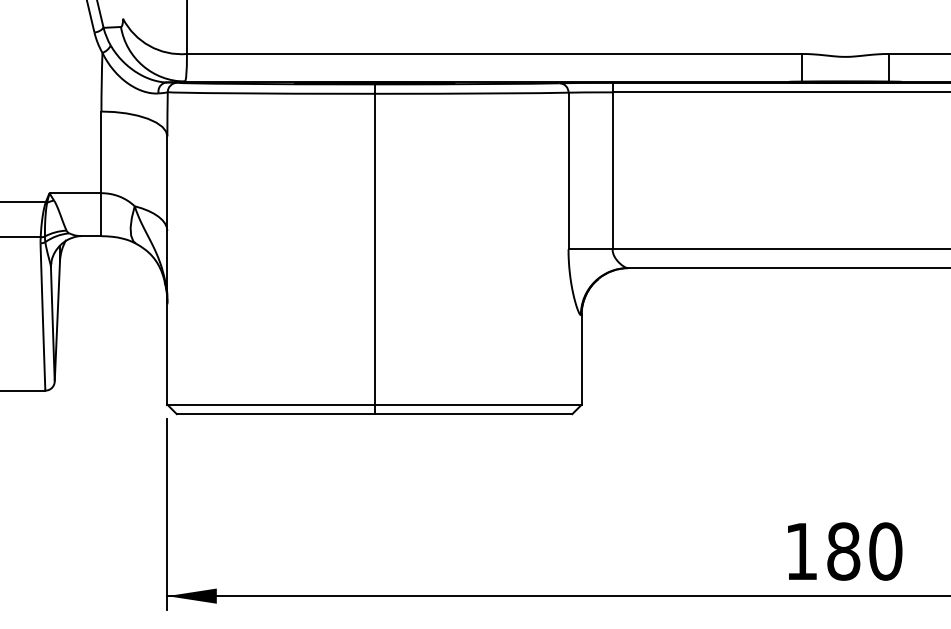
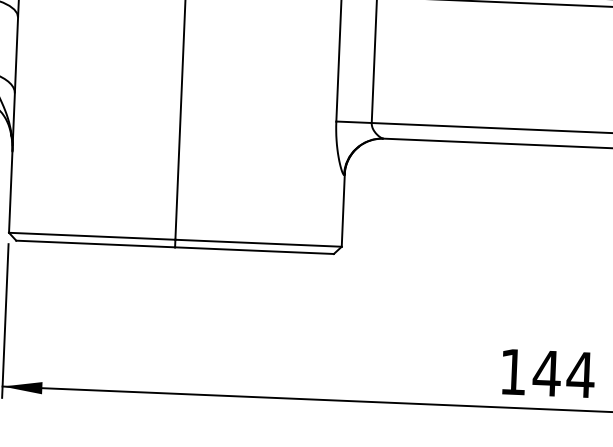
text: (864, 551) -> (563, 374), 180 -> 144

